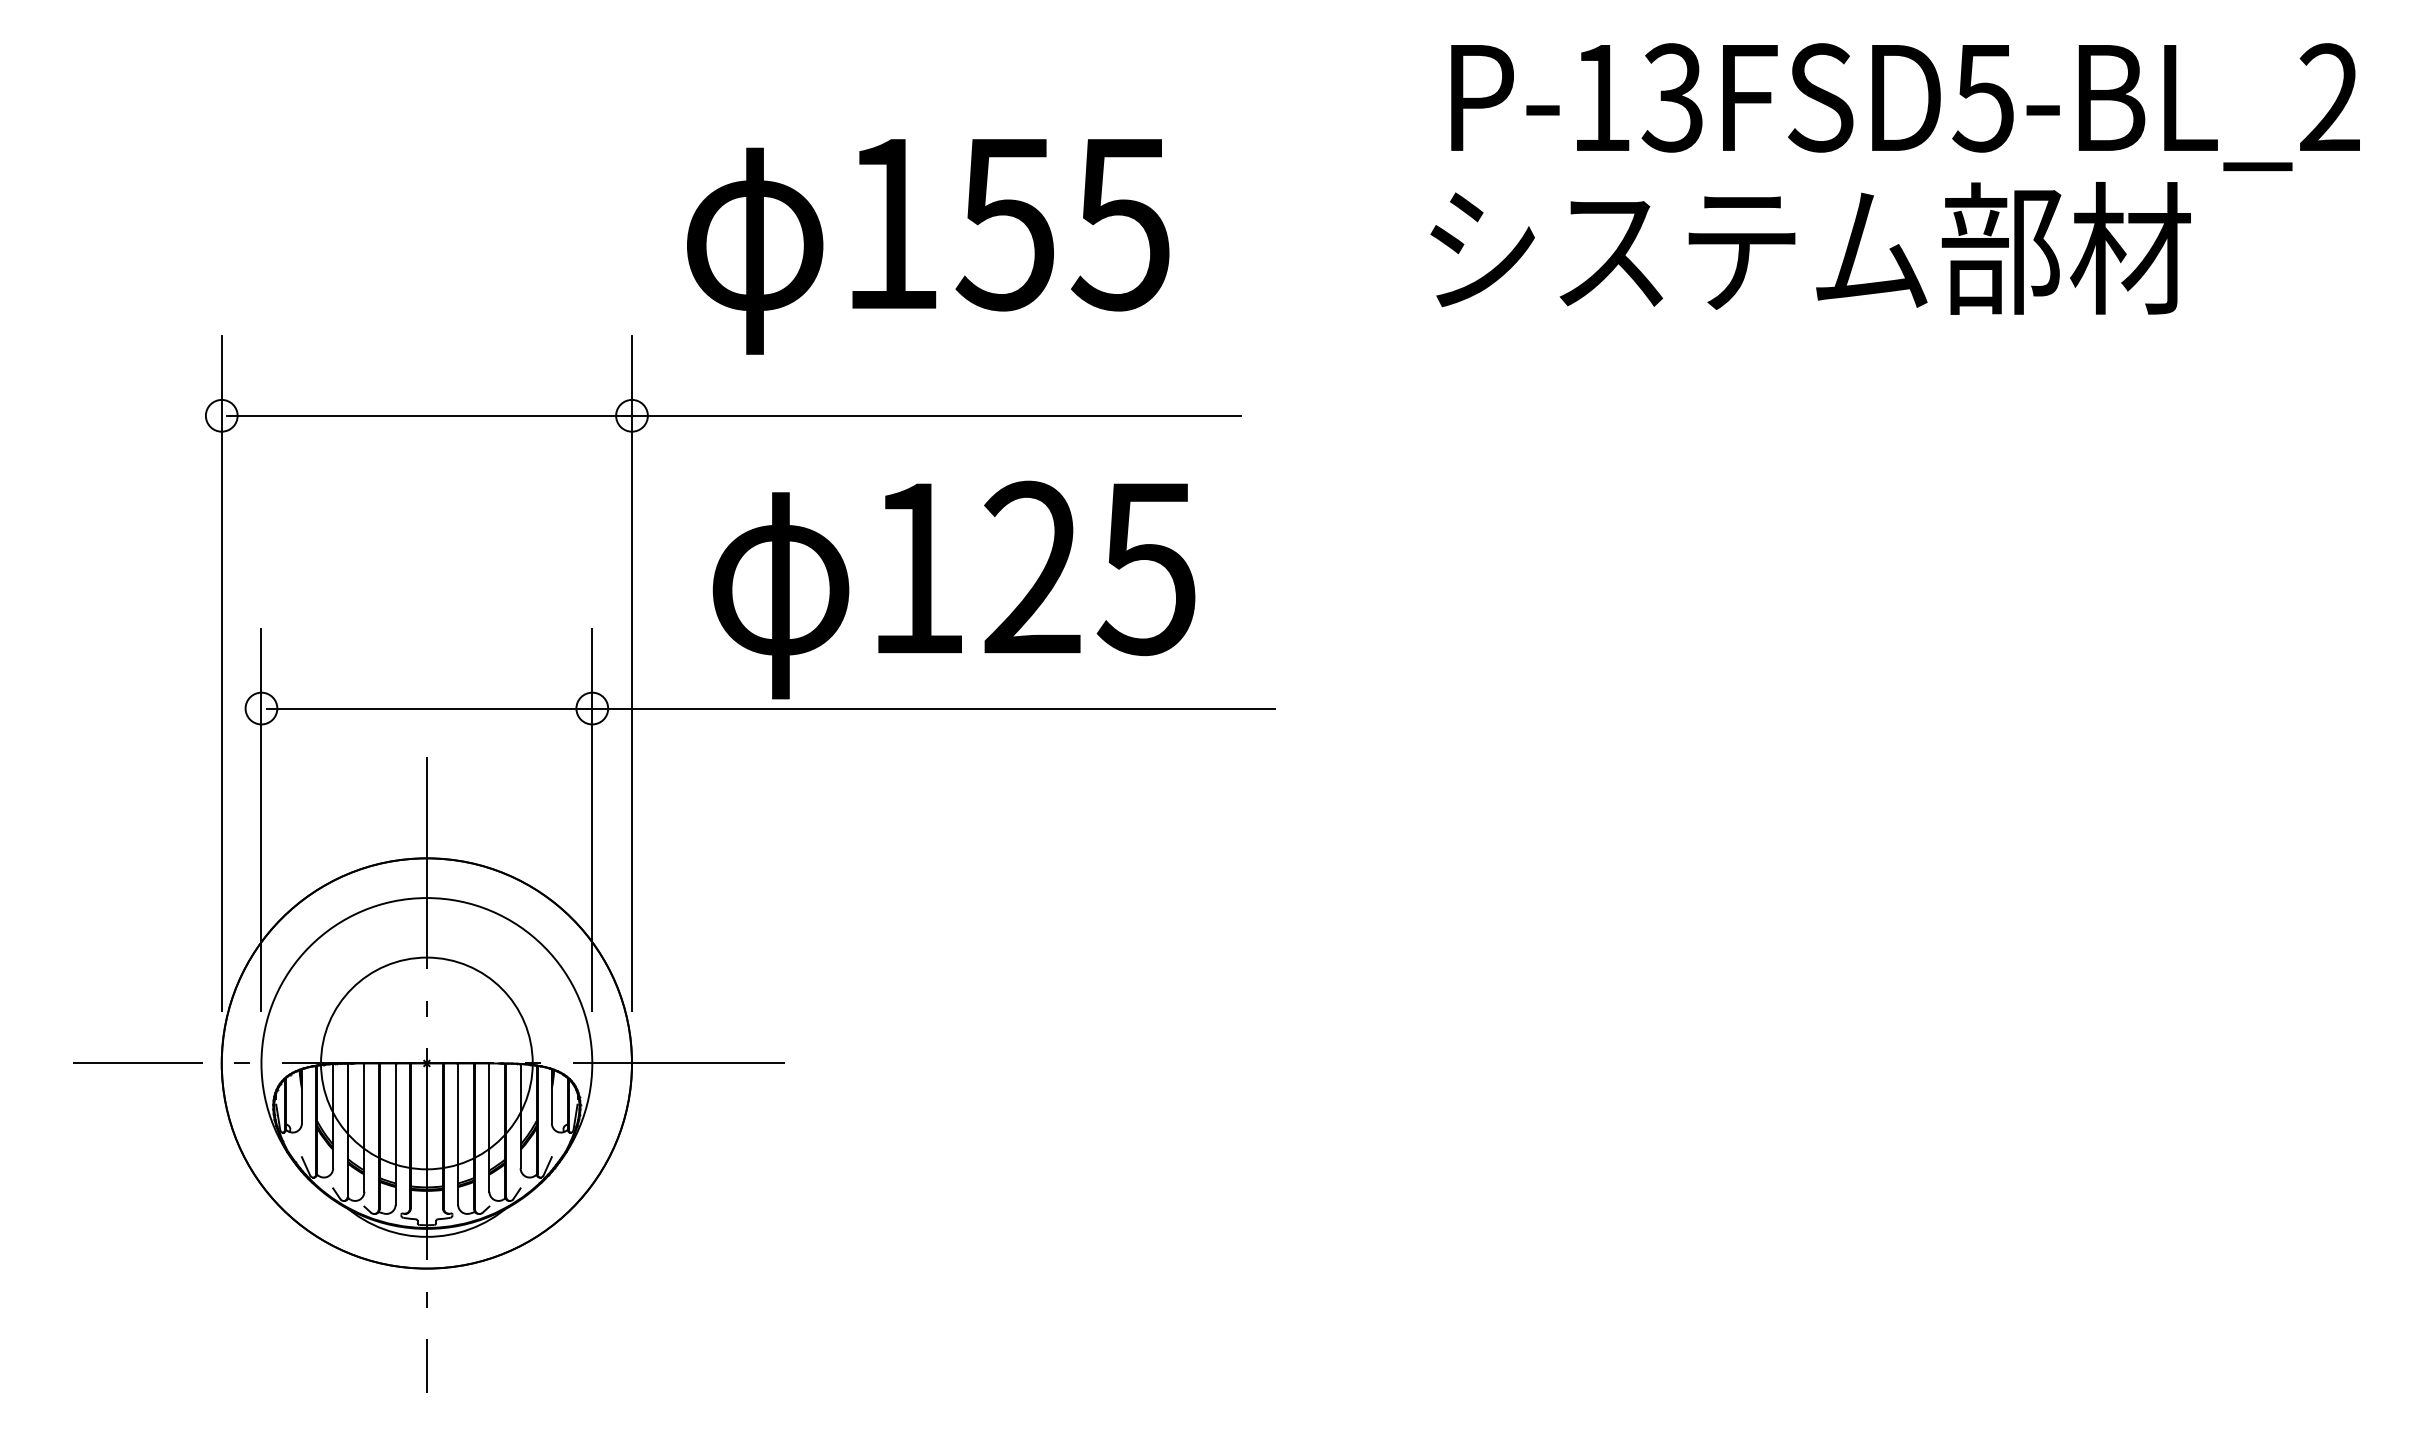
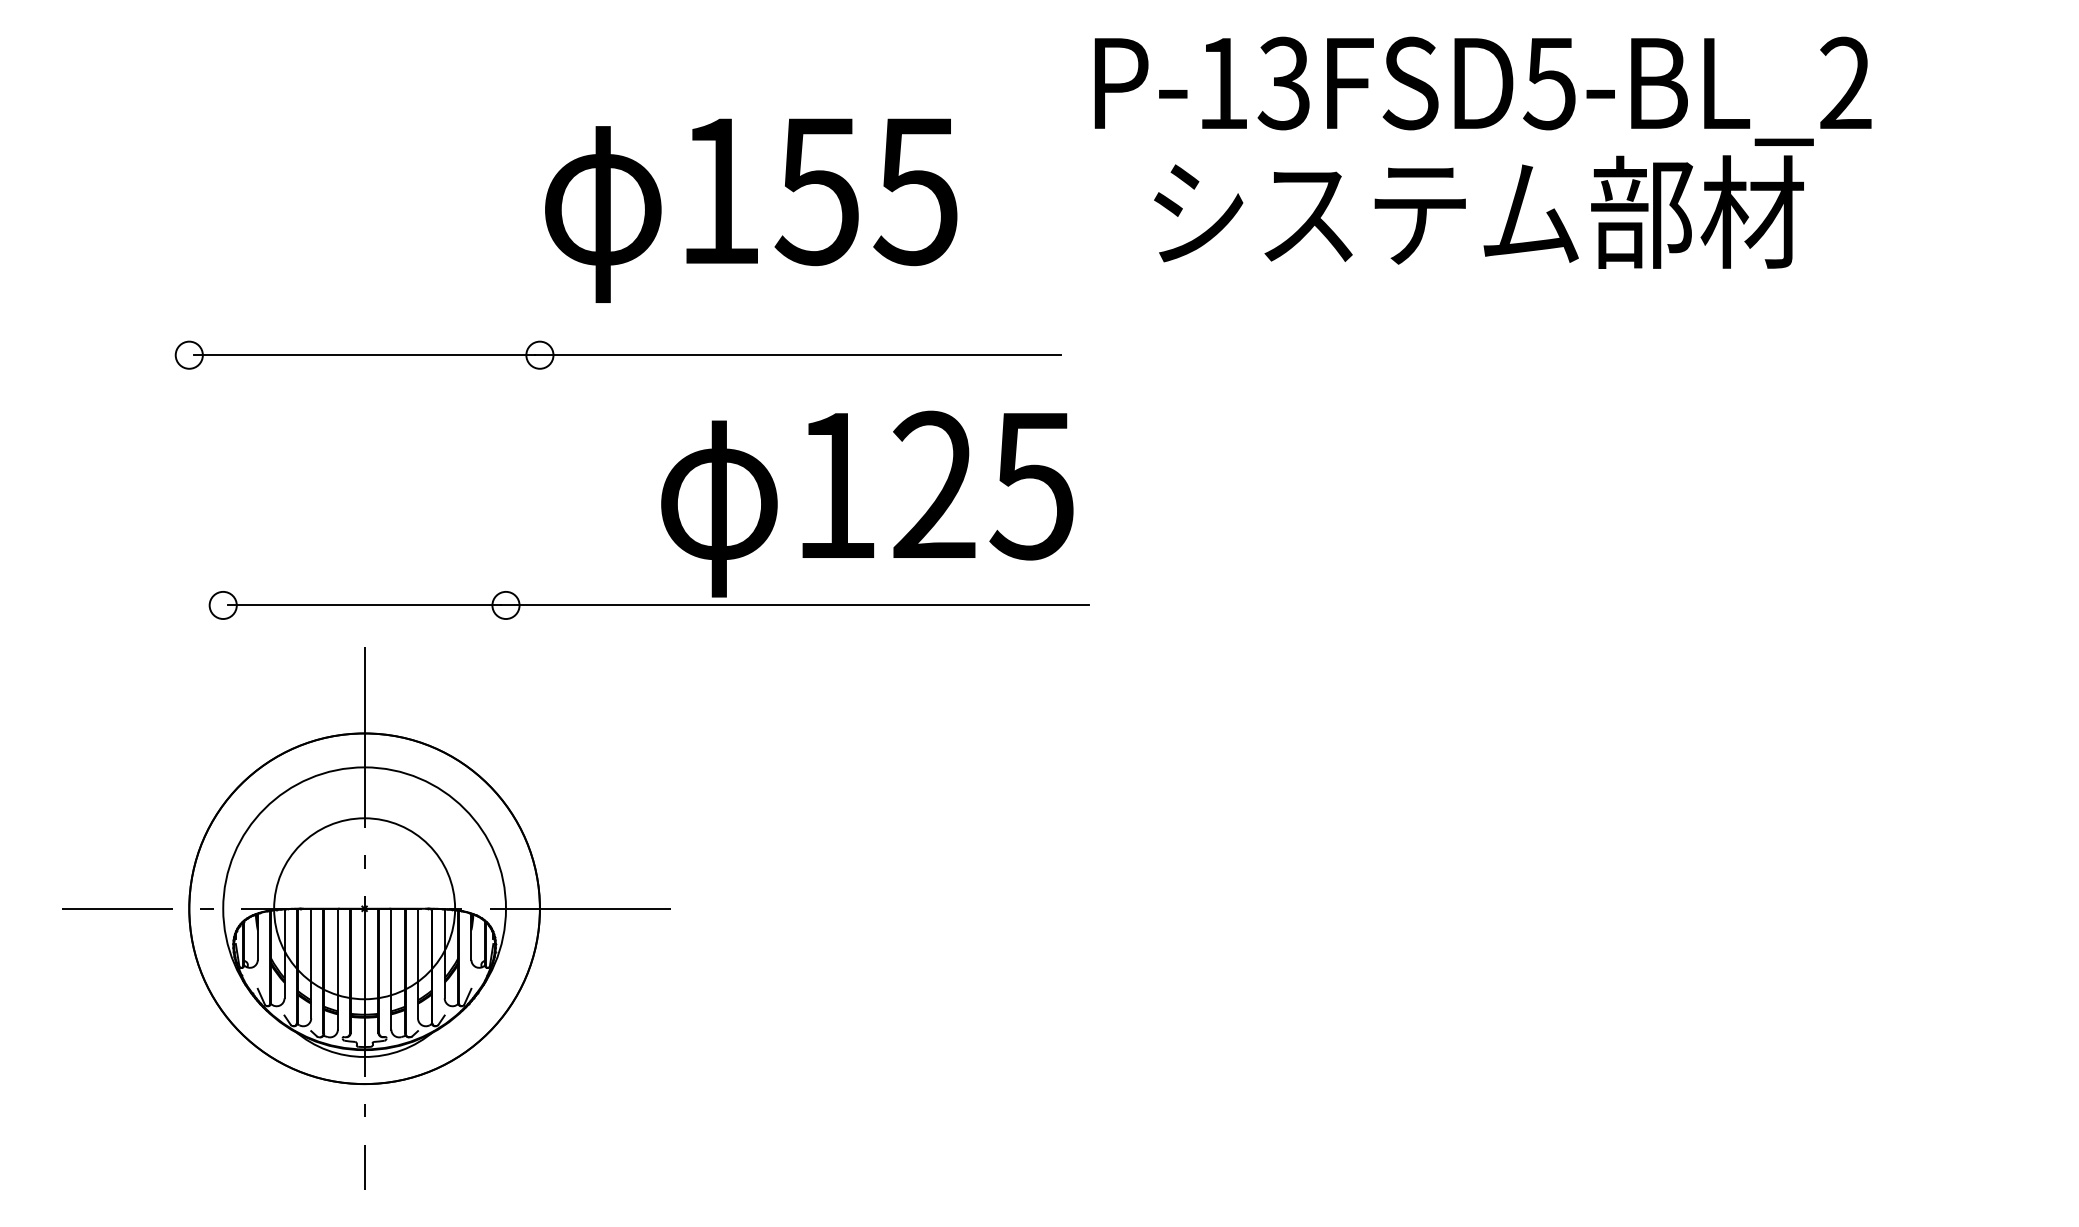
text: (1905, 106) -> (1483, 90), moved
text: (928, 246) -> (751, 210), moved
text: (1810, 248) -> (1478, 212), moved
text: (953, 589) -> (866, 503), moved
line: (221, 673) -> (189, 575), removed
line: (632, 673) -> (540, 575), removed
line: (261, 819) -> (223, 700), removed
line: (592, 819) -> (506, 700), removed

